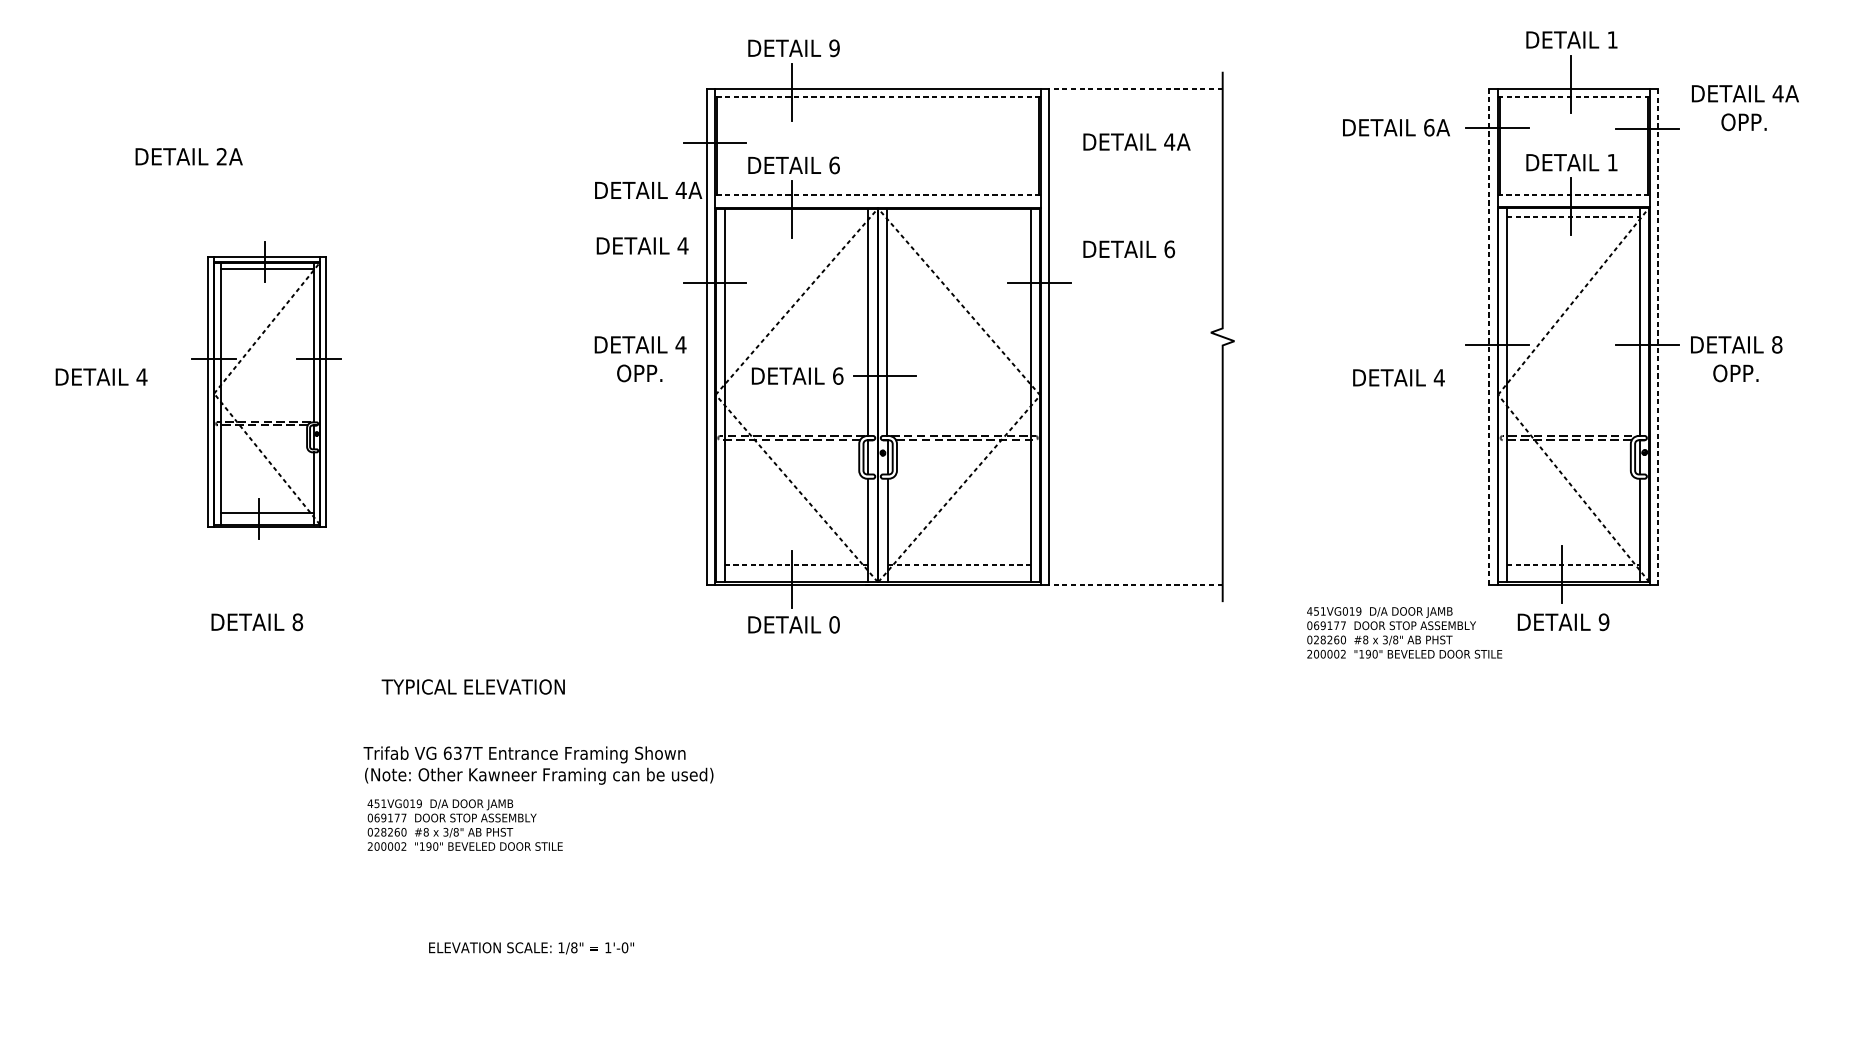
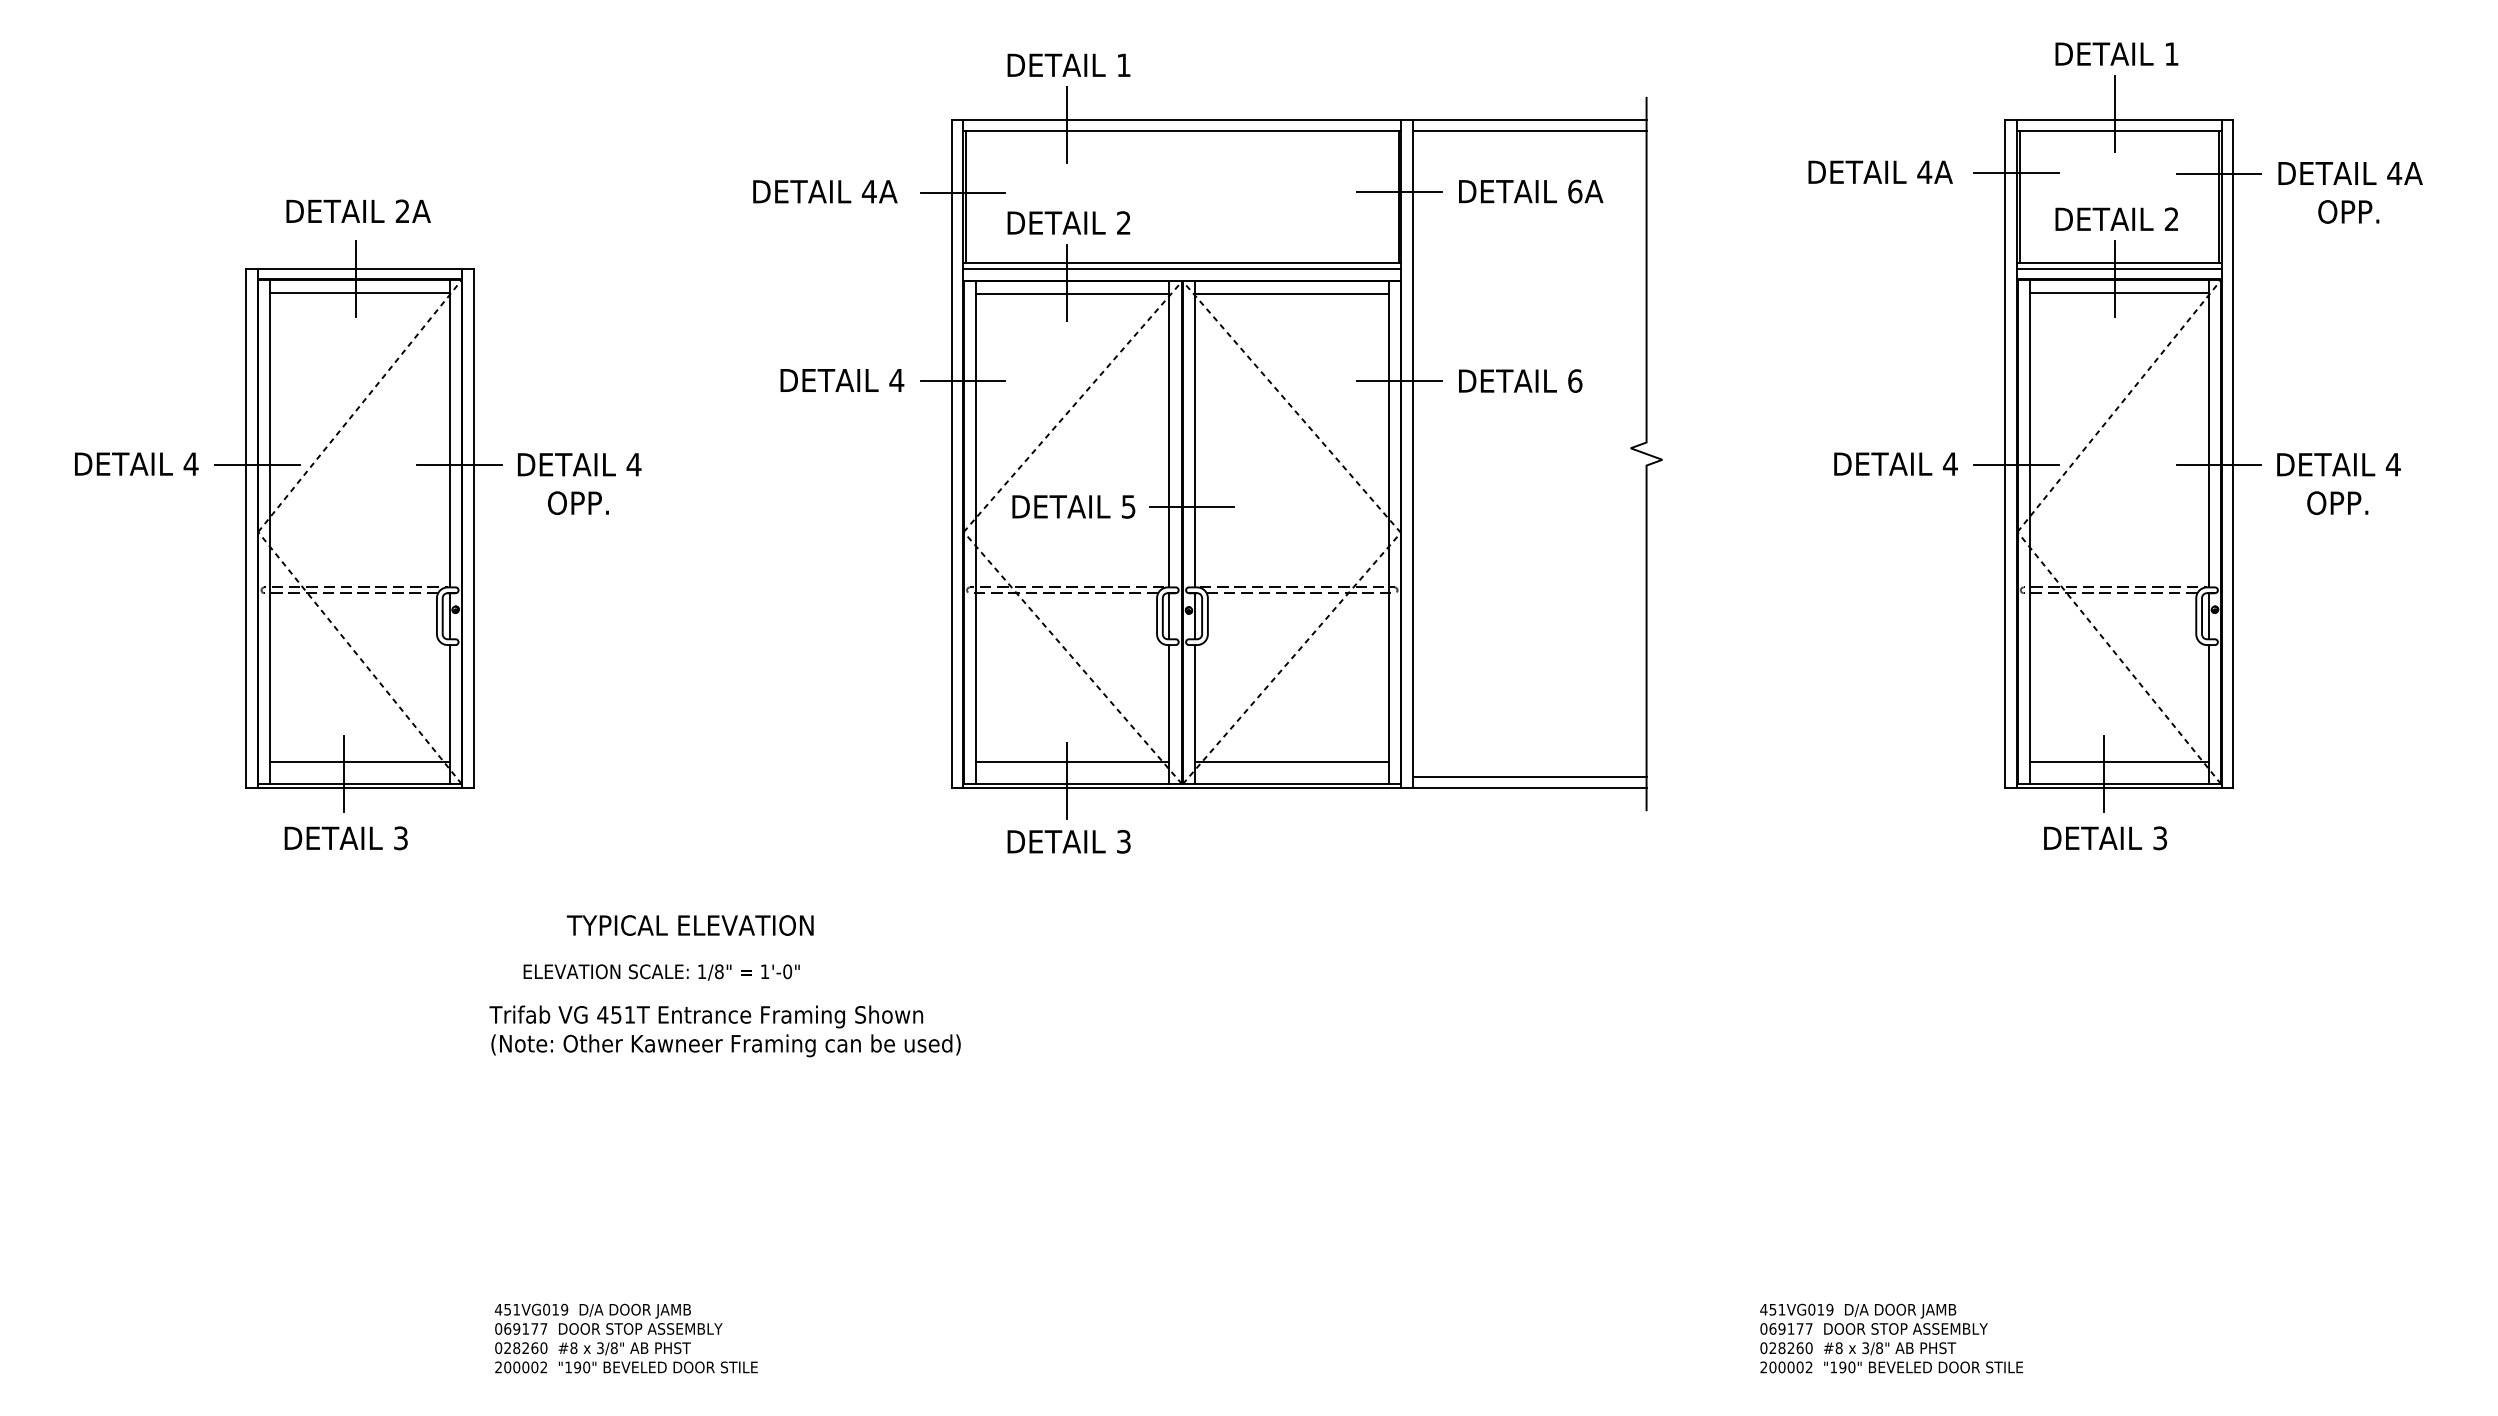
text: (834, 48) -> (1123, 65), 9 -> 1
line: (1135, 88) -> (1529, 119), dashed -> solid
line: (877, 97) -> (1181, 131), dashed -> solid
line: (1135, 97) -> (1529, 131), added
line: (1573, 97) -> (2118, 131), dashed -> solid
text: (1745, 107) -> (2350, 192), moved
text: (1429, 127) -> (1924, 172), 6A -> 4A
line: (1039, 141) -> (1399, 191), added
text: (1169, 141) -> (1574, 191), 4A -> 6A
text: (189, 156) -> (358, 210), moved
text: (1612, 162) -> (2171, 218), 1 -> 2
text: (835, 165) -> (1124, 222), 6 -> 2
text: (648, 190) -> (825, 191), moved
line: (877, 194) -> (1181, 262), dashed -> solid
line: (1573, 194) -> (2119, 262), dashed -> solid
line: (878, 199) -> (1182, 269), added
line: (1573, 199) -> (2118, 269), added
line: (1573, 216) -> (2119, 292), dashed -> solid
line: (796, 218) -> (1072, 294), added
line: (959, 218) -> (1291, 294), added
text: (642, 245) -> (842, 380), moved
text: (1129, 248) -> (1520, 380), moved
line: (1489, 336) -> (2005, 453), dashed -> solid
line: (1658, 337) -> (2233, 454), dashed -> solid
text: (1776, 344) -> (2392, 464), 8 -> 4
text: (640, 359) -> (579, 484), moved
text: (838, 375) -> (1128, 506), 6 -> 5
text: (101, 376) -> (136, 463), moved
text: (1398, 377) -> (1895, 463), moved
part: (266, 390) -> (358, 526), size x1.43
line: (796, 565) -> (1072, 761), dashed -> solid
line: (959, 565) -> (1291, 761), dashed -> solid
line: (1573, 565) -> (2119, 761), dashed -> solid
line: (1135, 576) -> (1529, 776), added
line: (1135, 585) -> (1529, 788), dashed -> solid
text: (298, 622) -> (401, 838), 8 -> 3
text: (1604, 622) -> (2160, 838), 9 -> 3
text: (834, 624) -> (1123, 841), 0 -> 3
text: (1404, 632) -> (1891, 1338), moved
text: (473, 686) -> (690, 925), moved
text: (457, 753) -> (615, 1014), 637T -> 451T
text: (465, 825) -> (626, 1338), moved
text: (531, 948) -> (661, 972), moved

